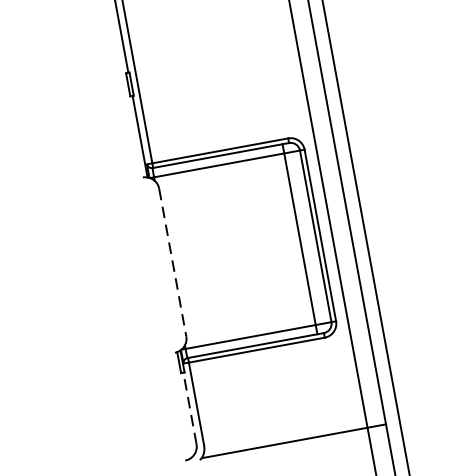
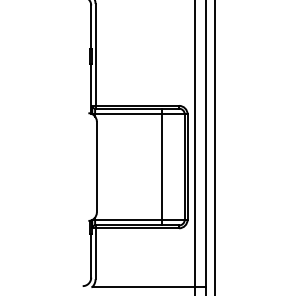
line: (300, 238) -> (162, 166), moved
line: (172, 263) -> (96, 167), dashed -> solid
line: (190, 408) -> (91, 255), dashed -> solid

